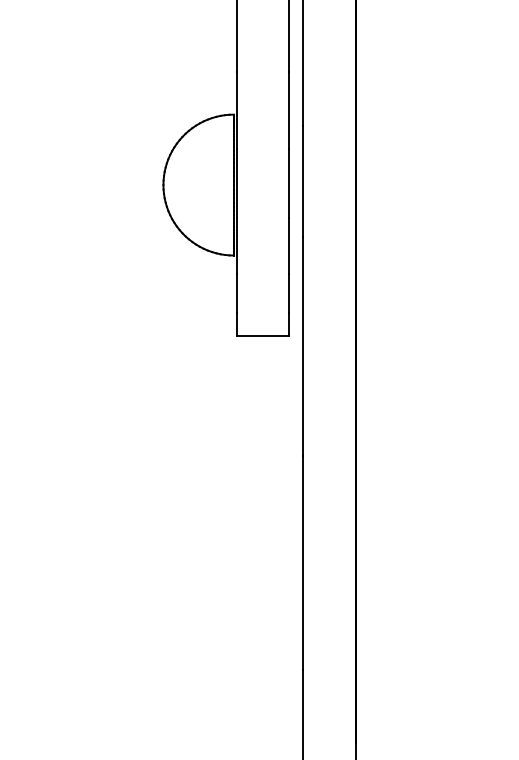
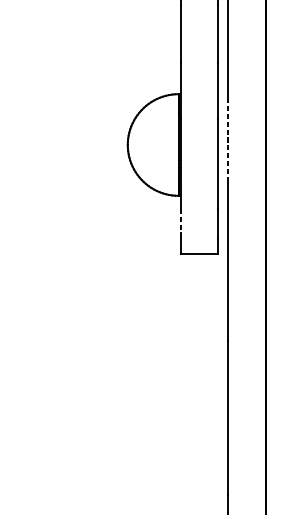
line: (302, 180) -> (228, 141), solid -> dashed
line: (236, 293) -> (180, 223), solid -> dashed

